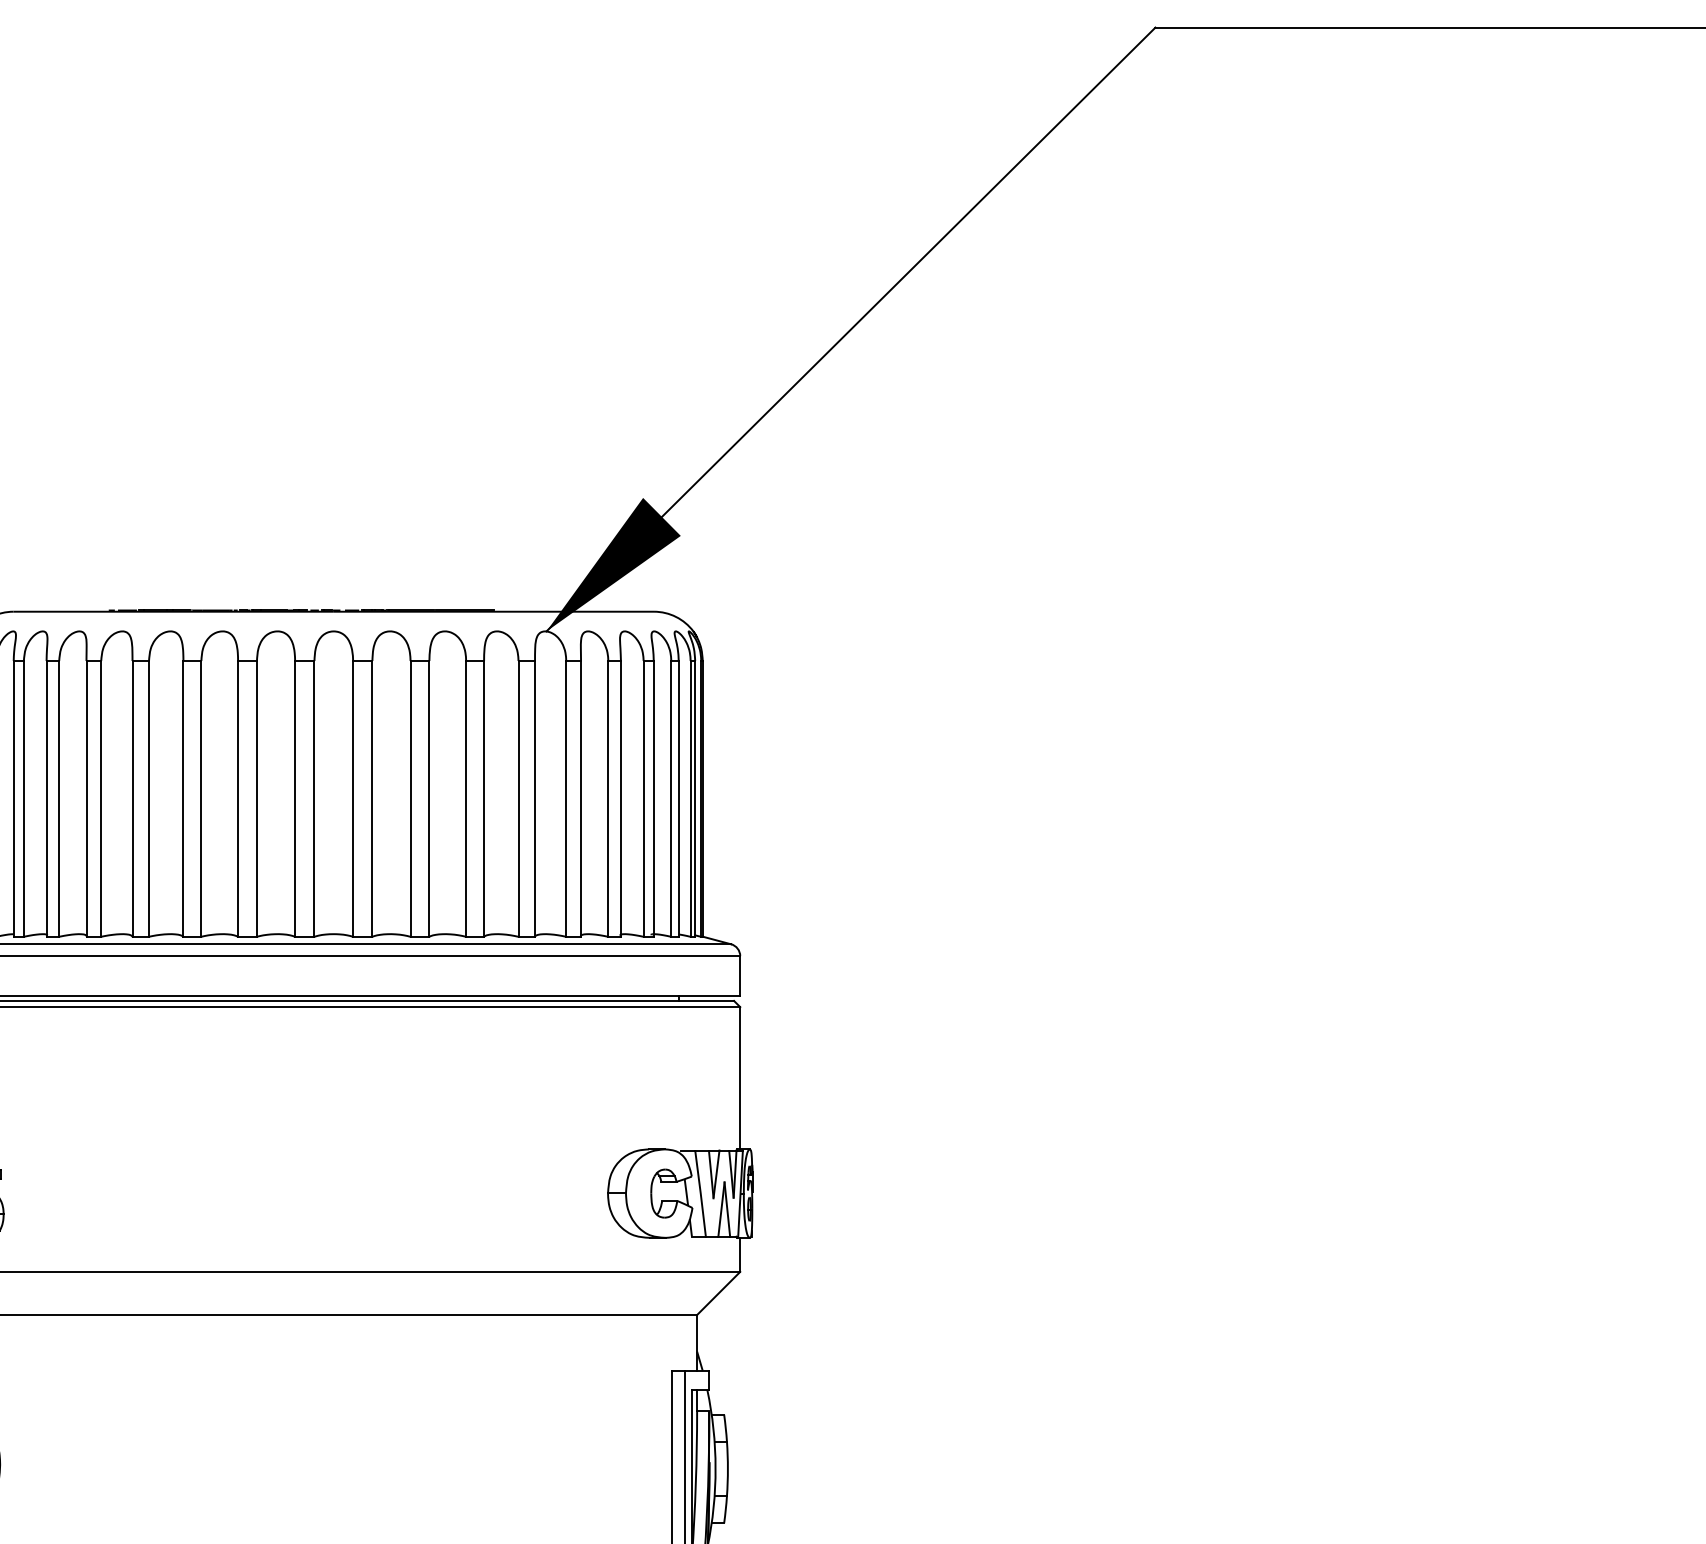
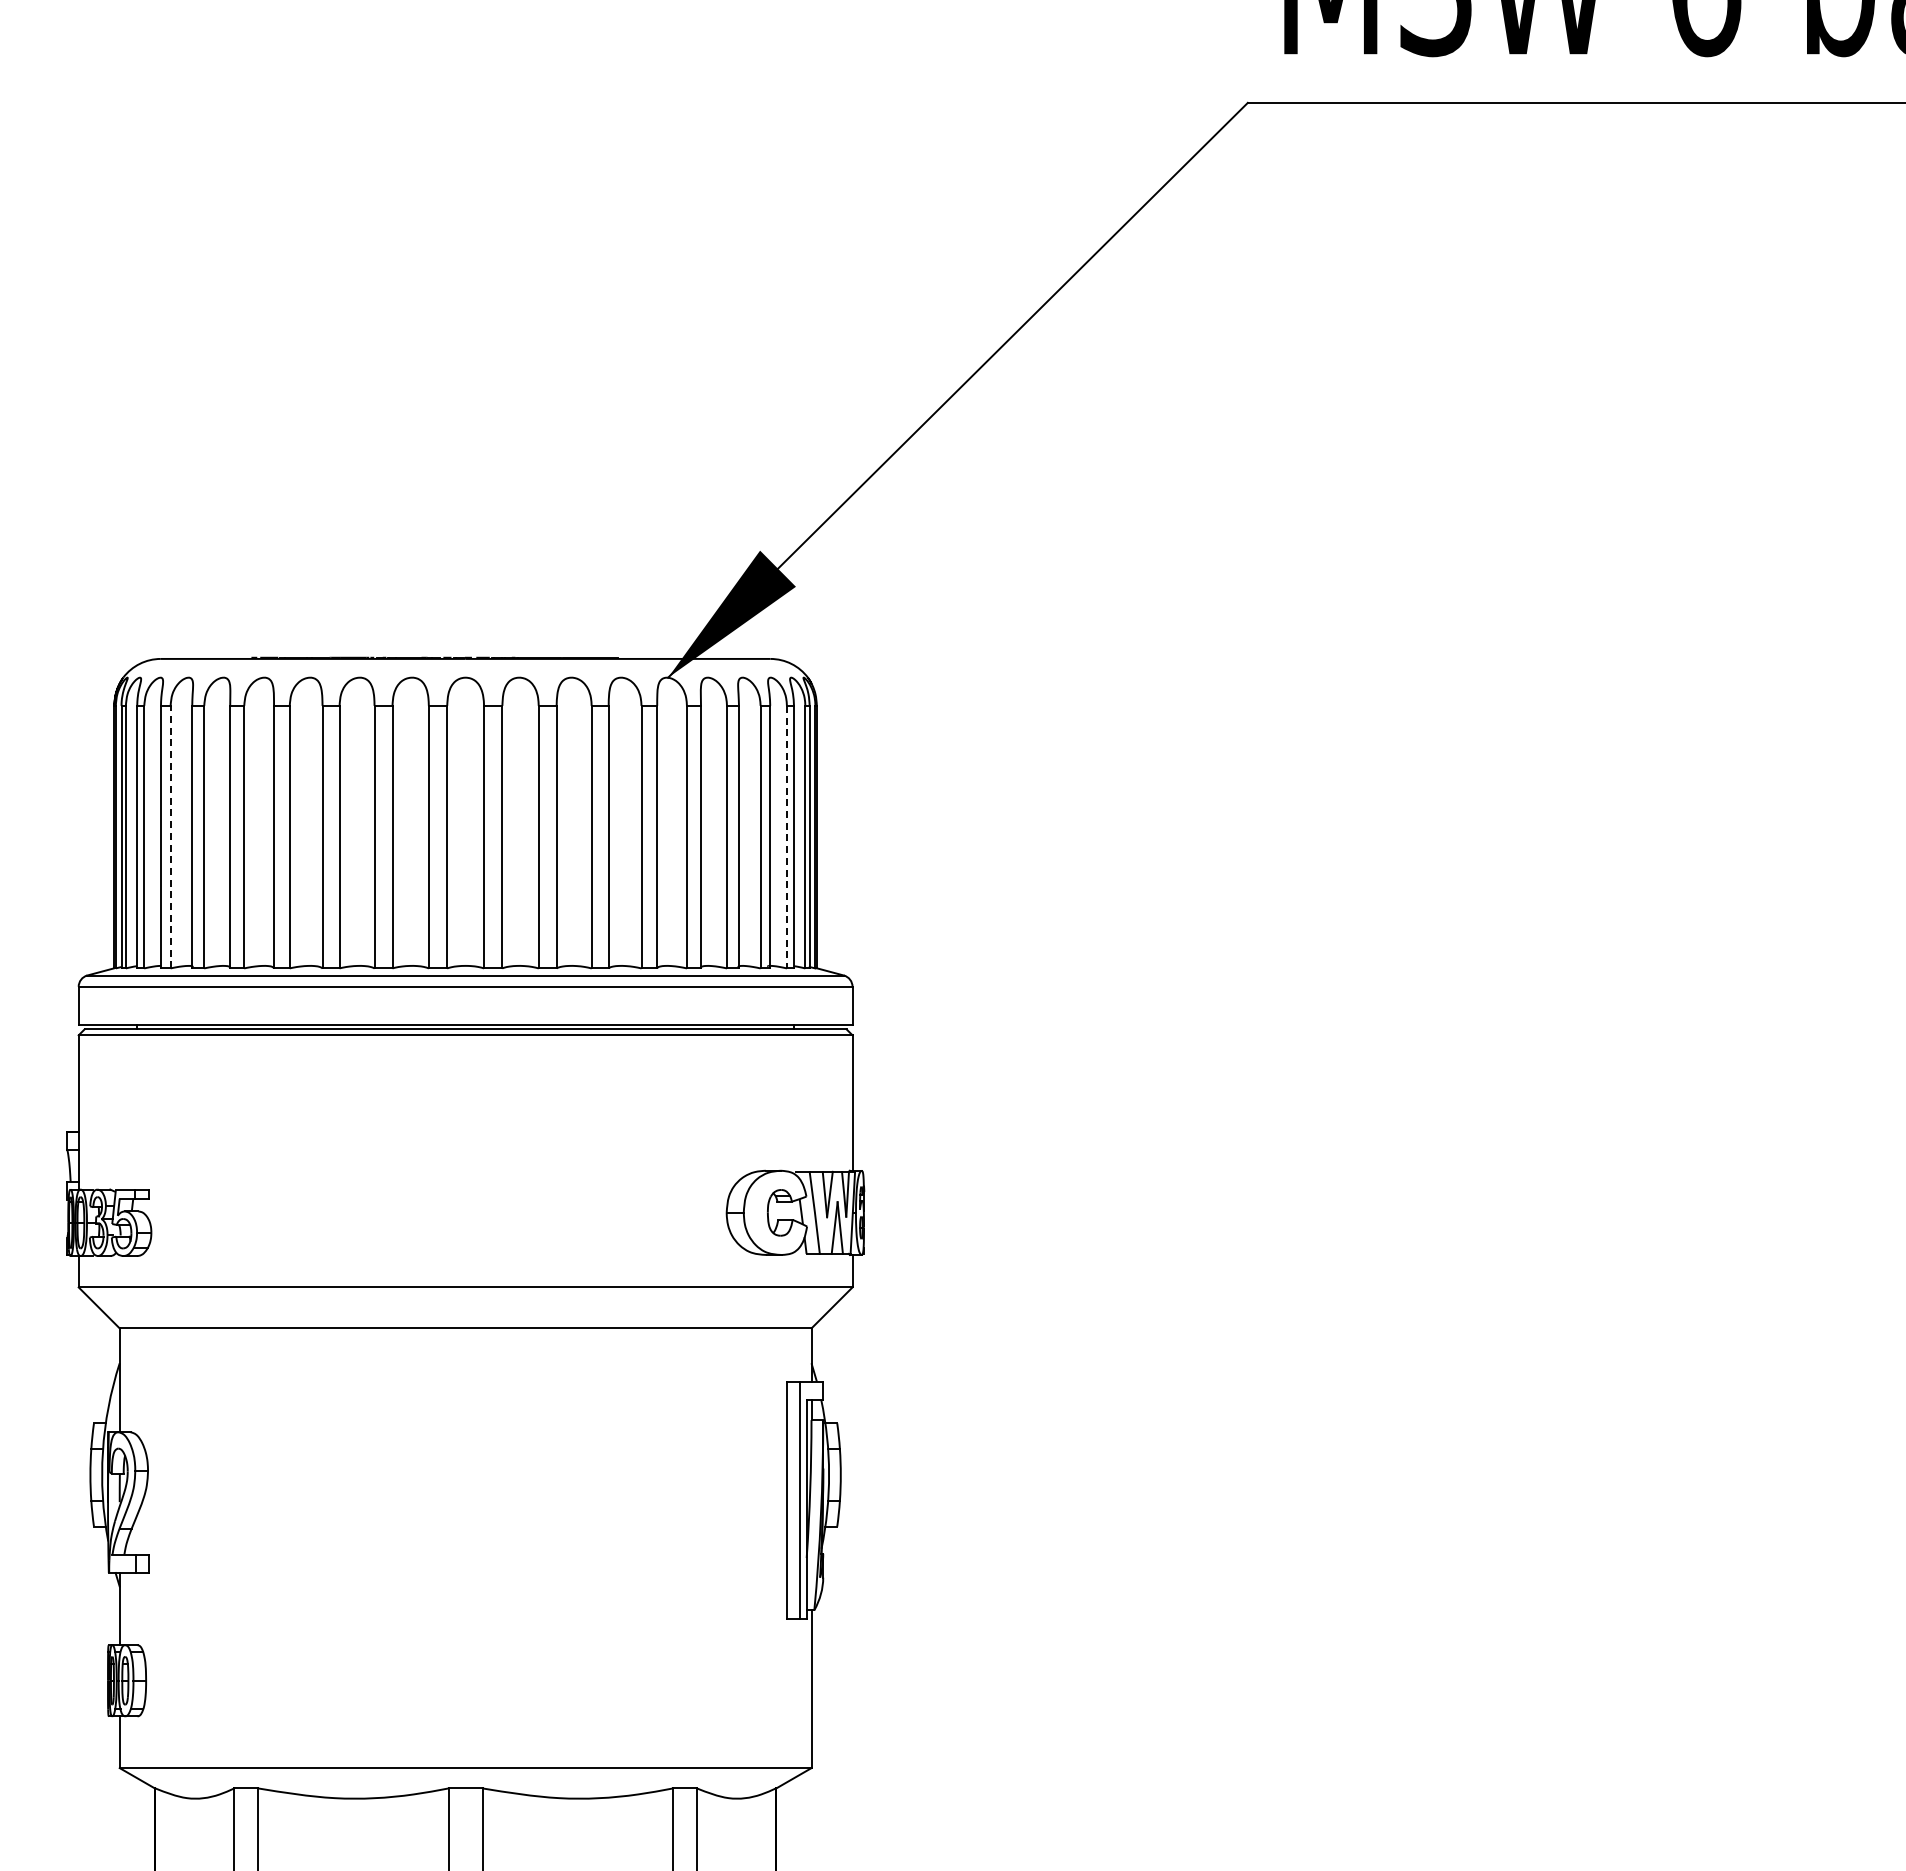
line: (23, 798) -> (170, 836), solid -> dashed
line: (670, 799) -> (786, 837), solid -> dashed

